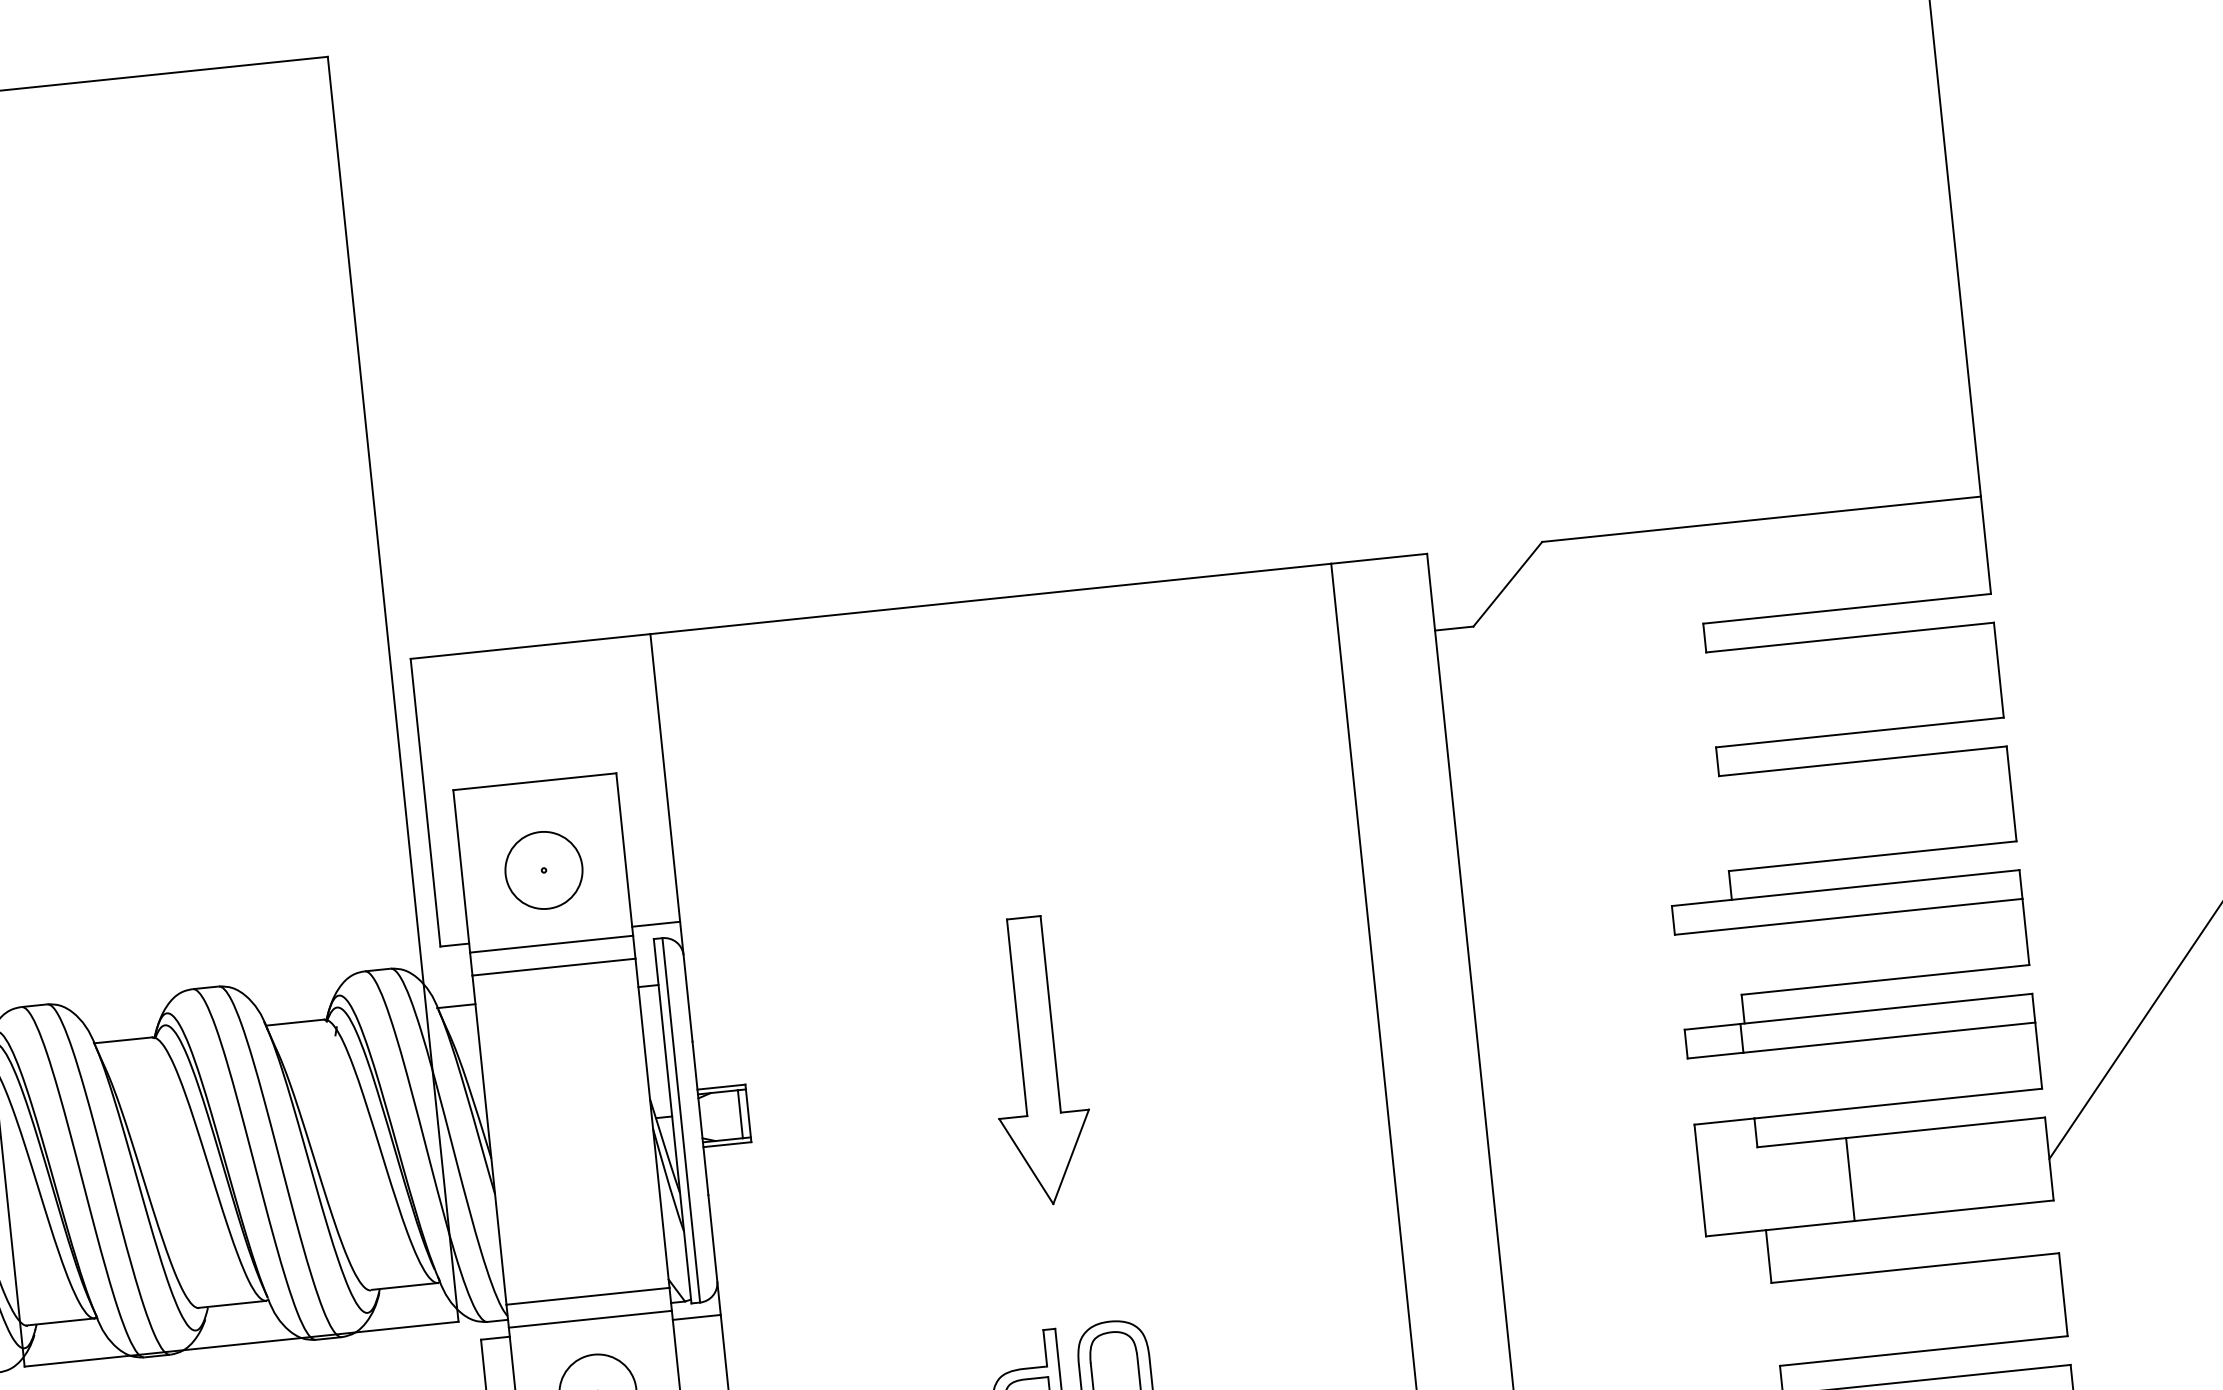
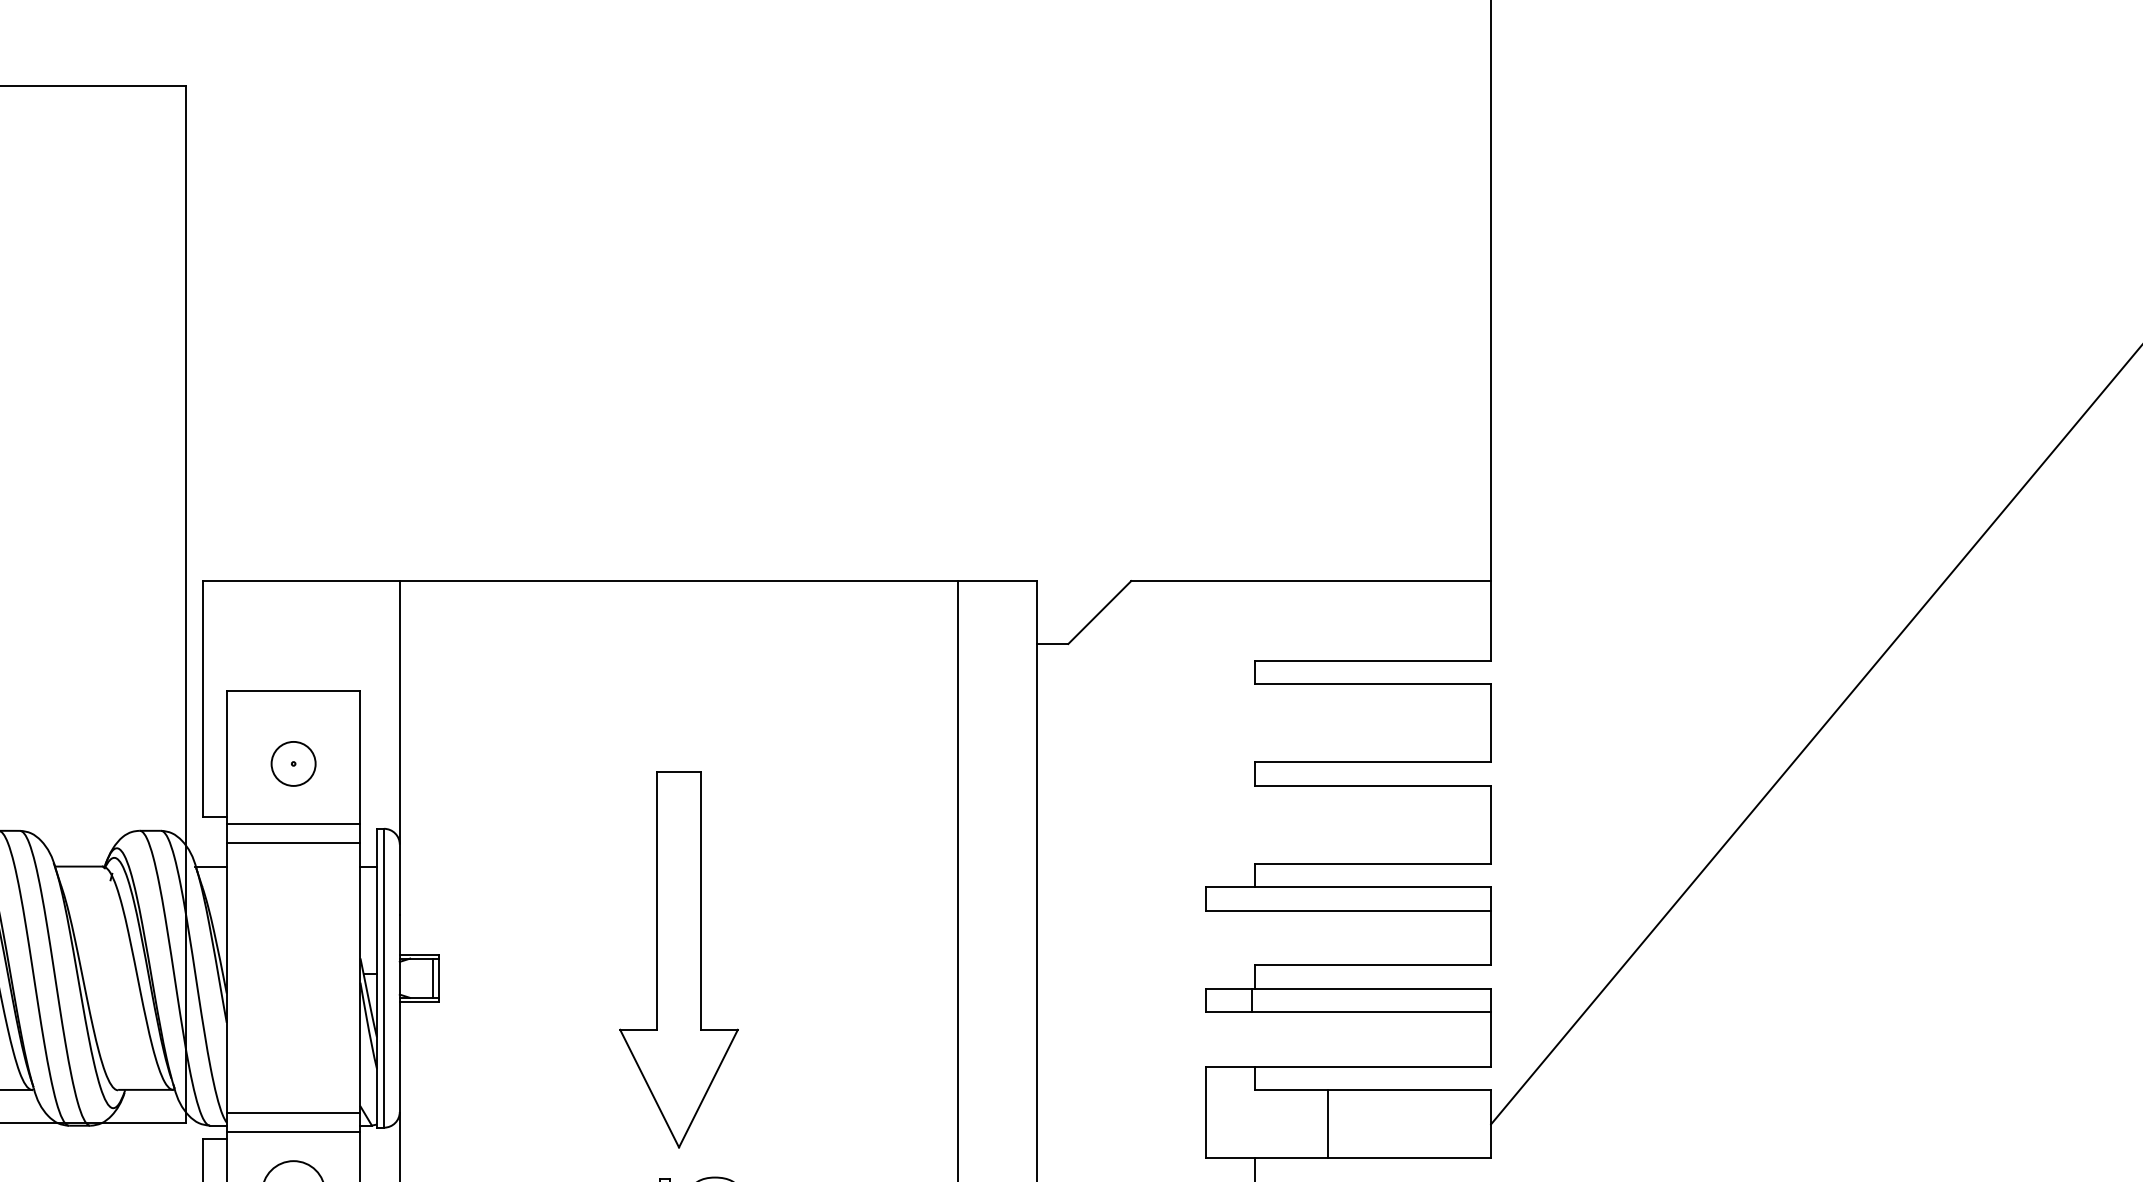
circle: (543, 869) -> (293, 763), size x0.7
line: (655, 924) -> (379, 817), removed
part: (1038, 1061) -> (678, 960), size x1.6
line: (696, 1317) -> (379, 1139), removed

